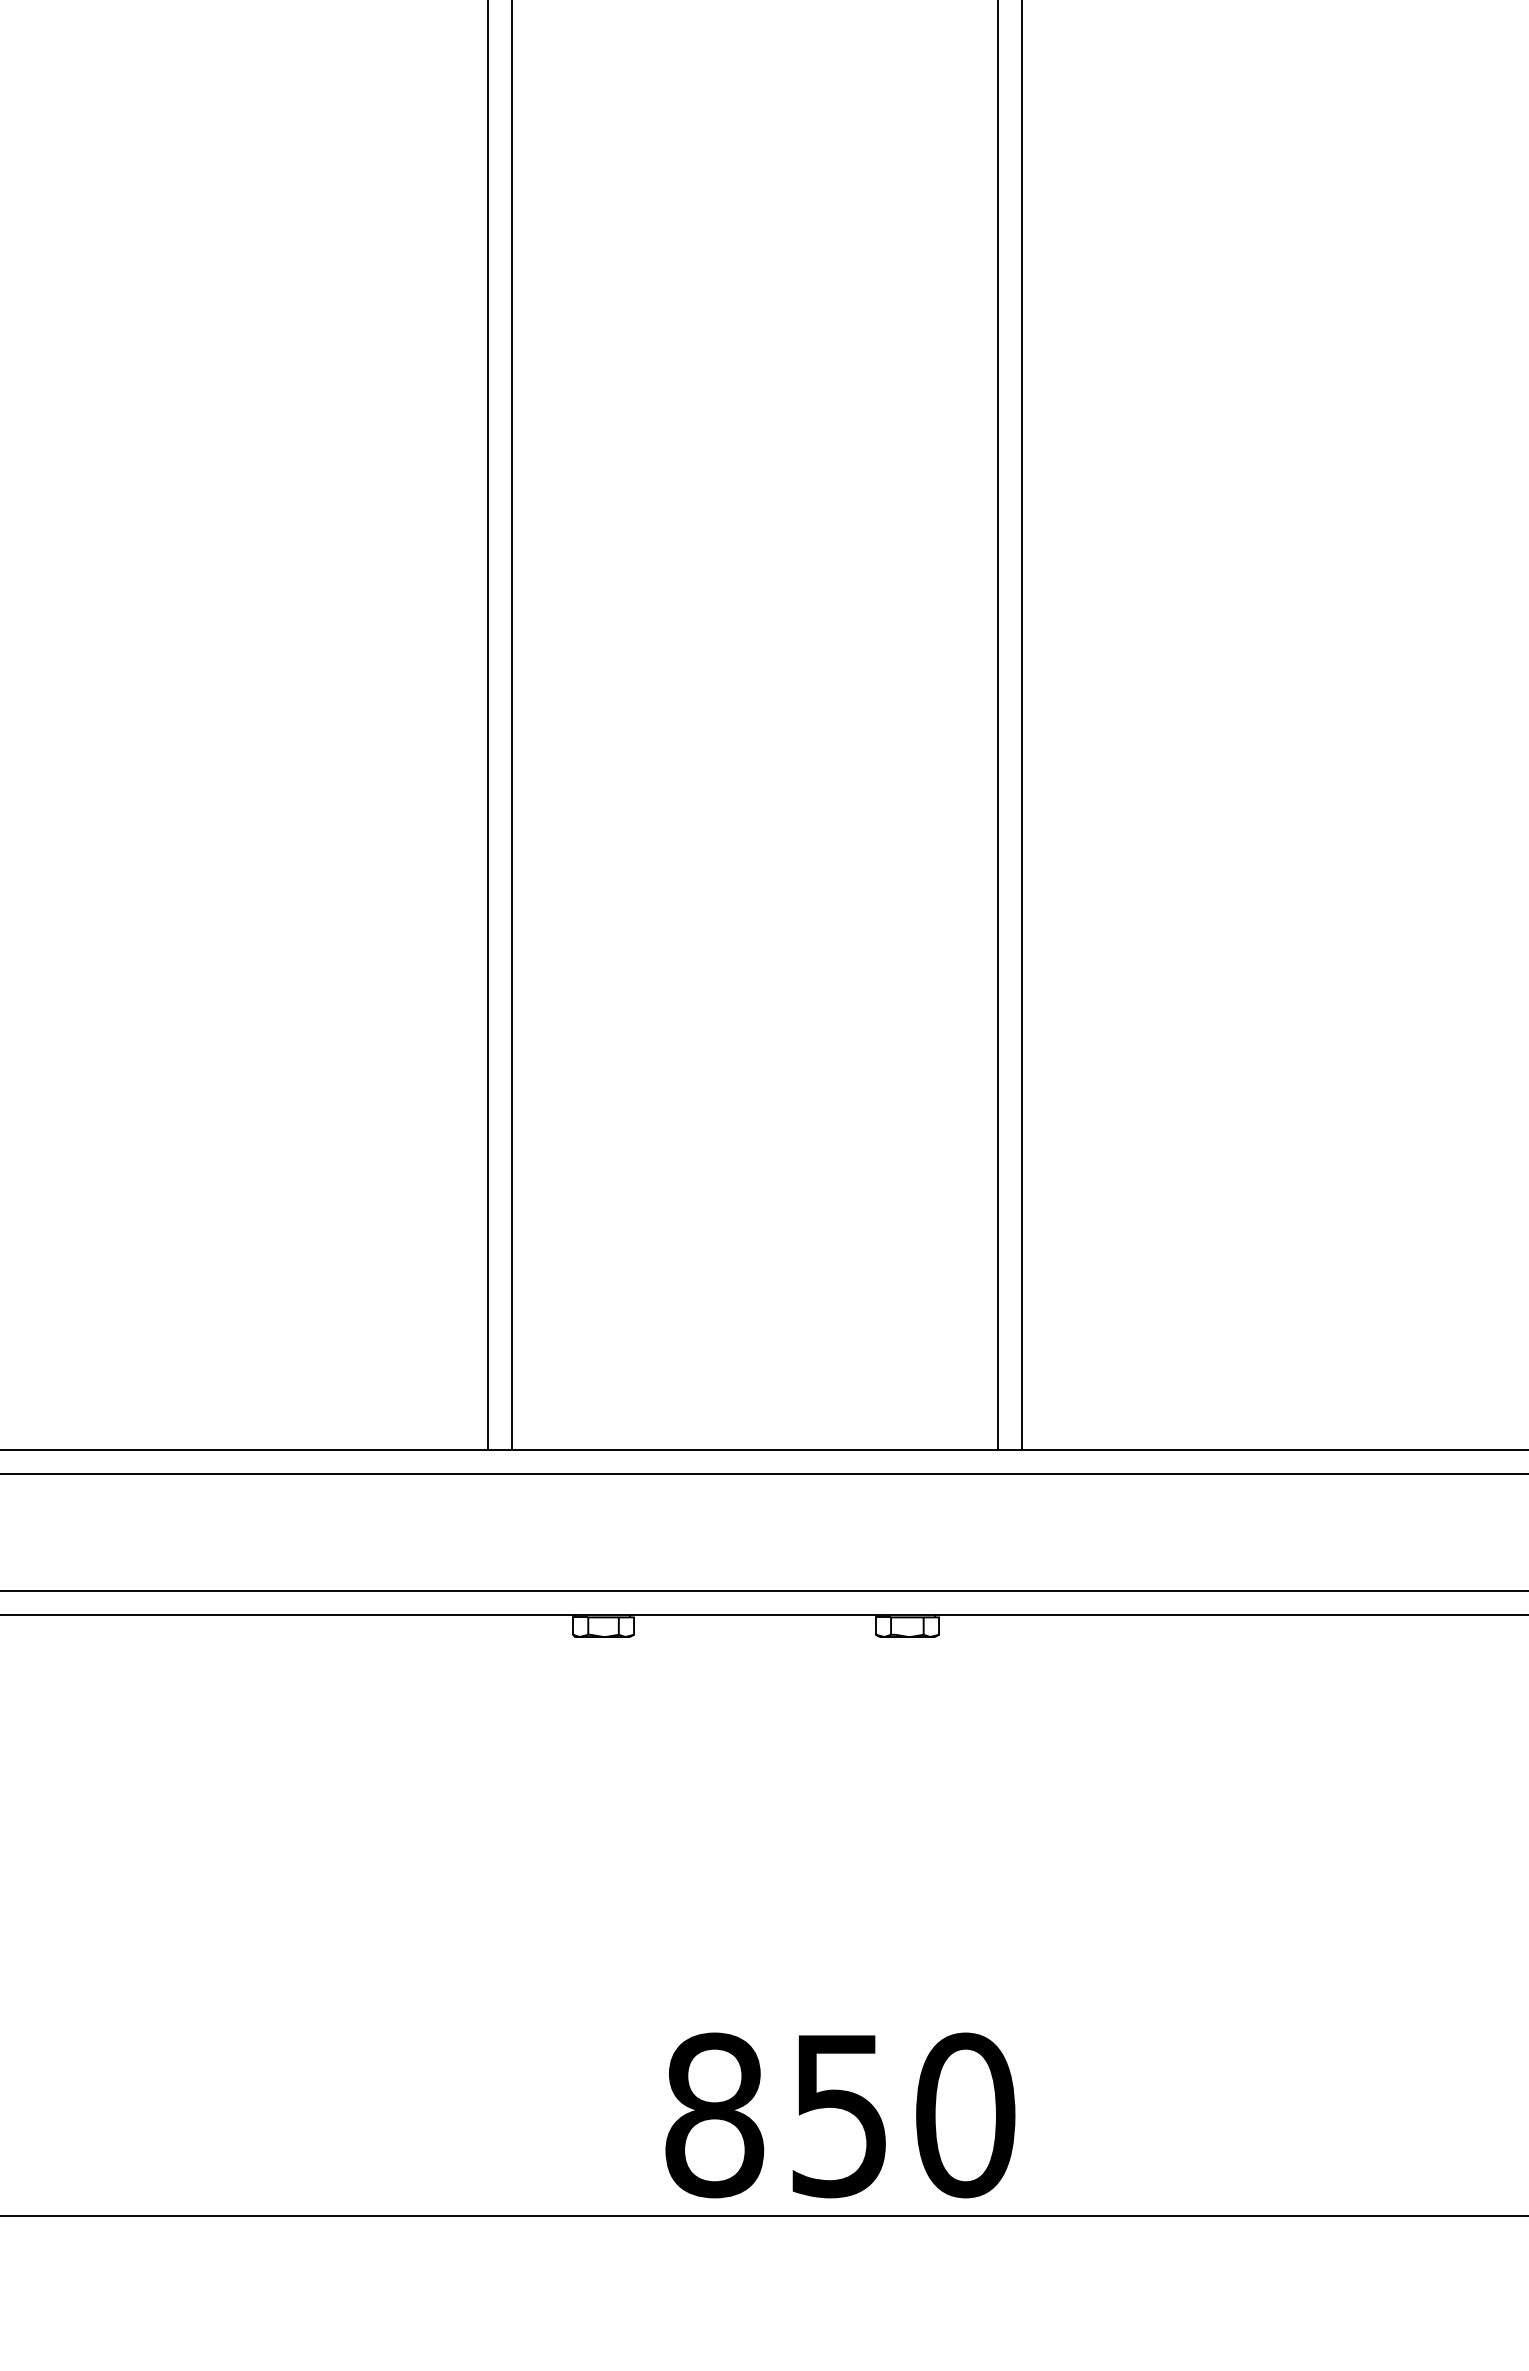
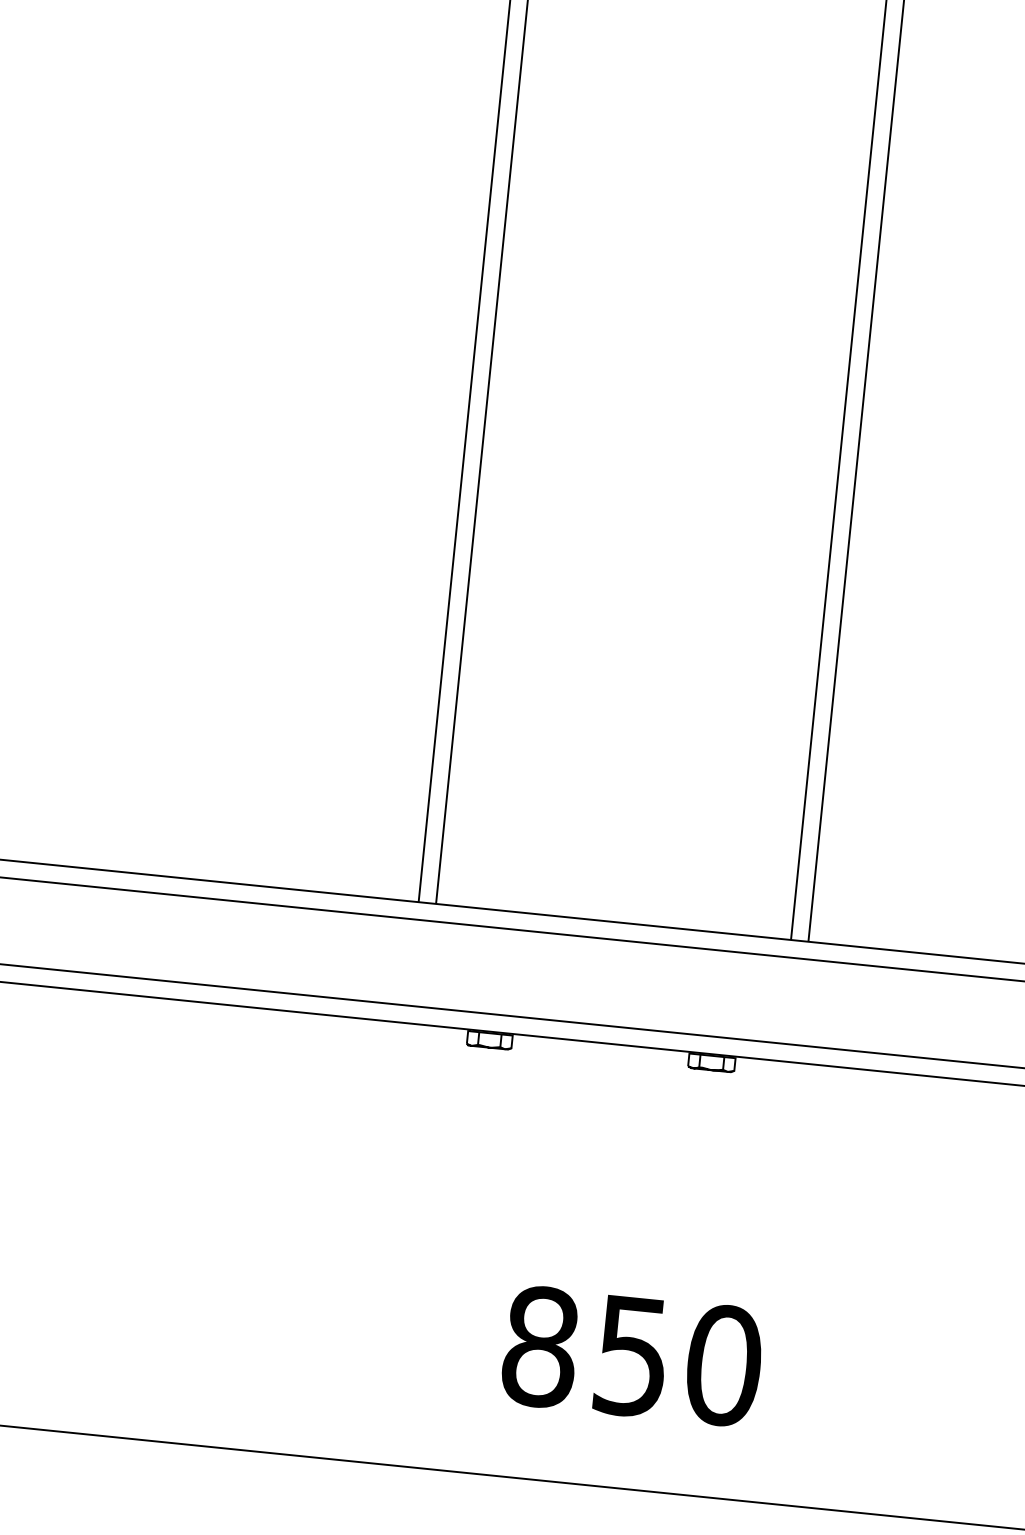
text: (840, 2115) -> (632, 1356), moved

